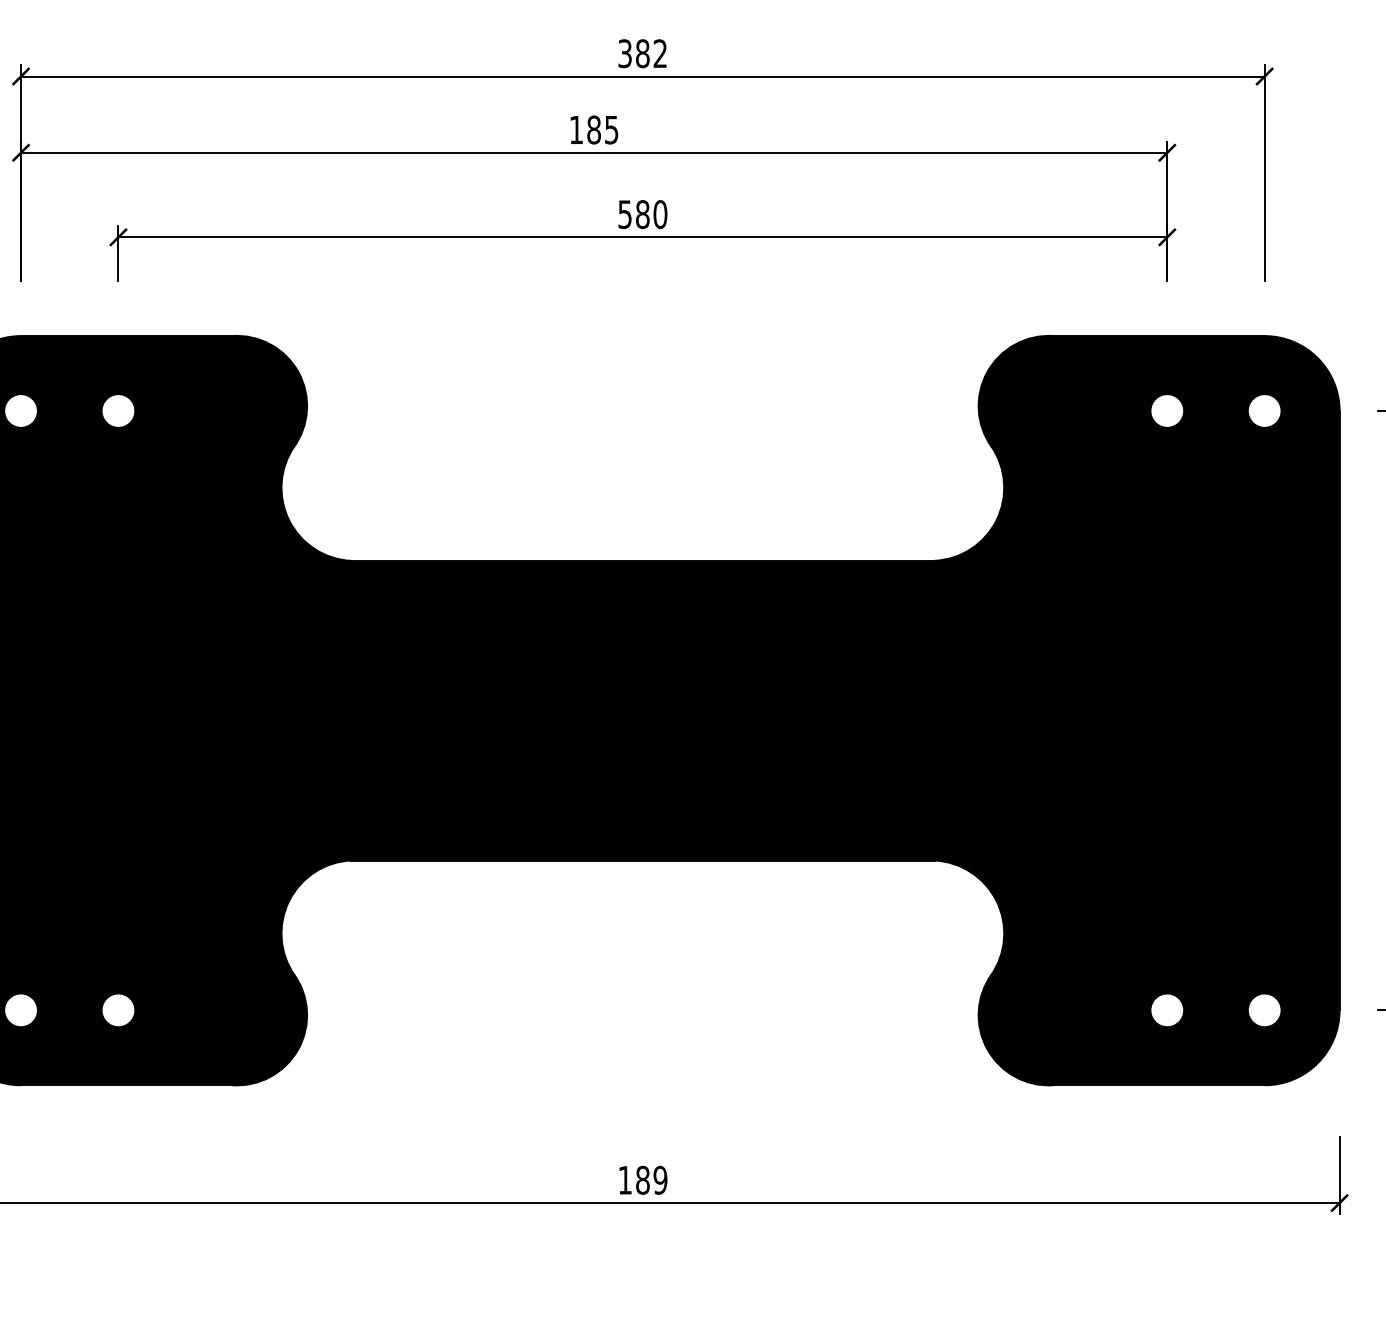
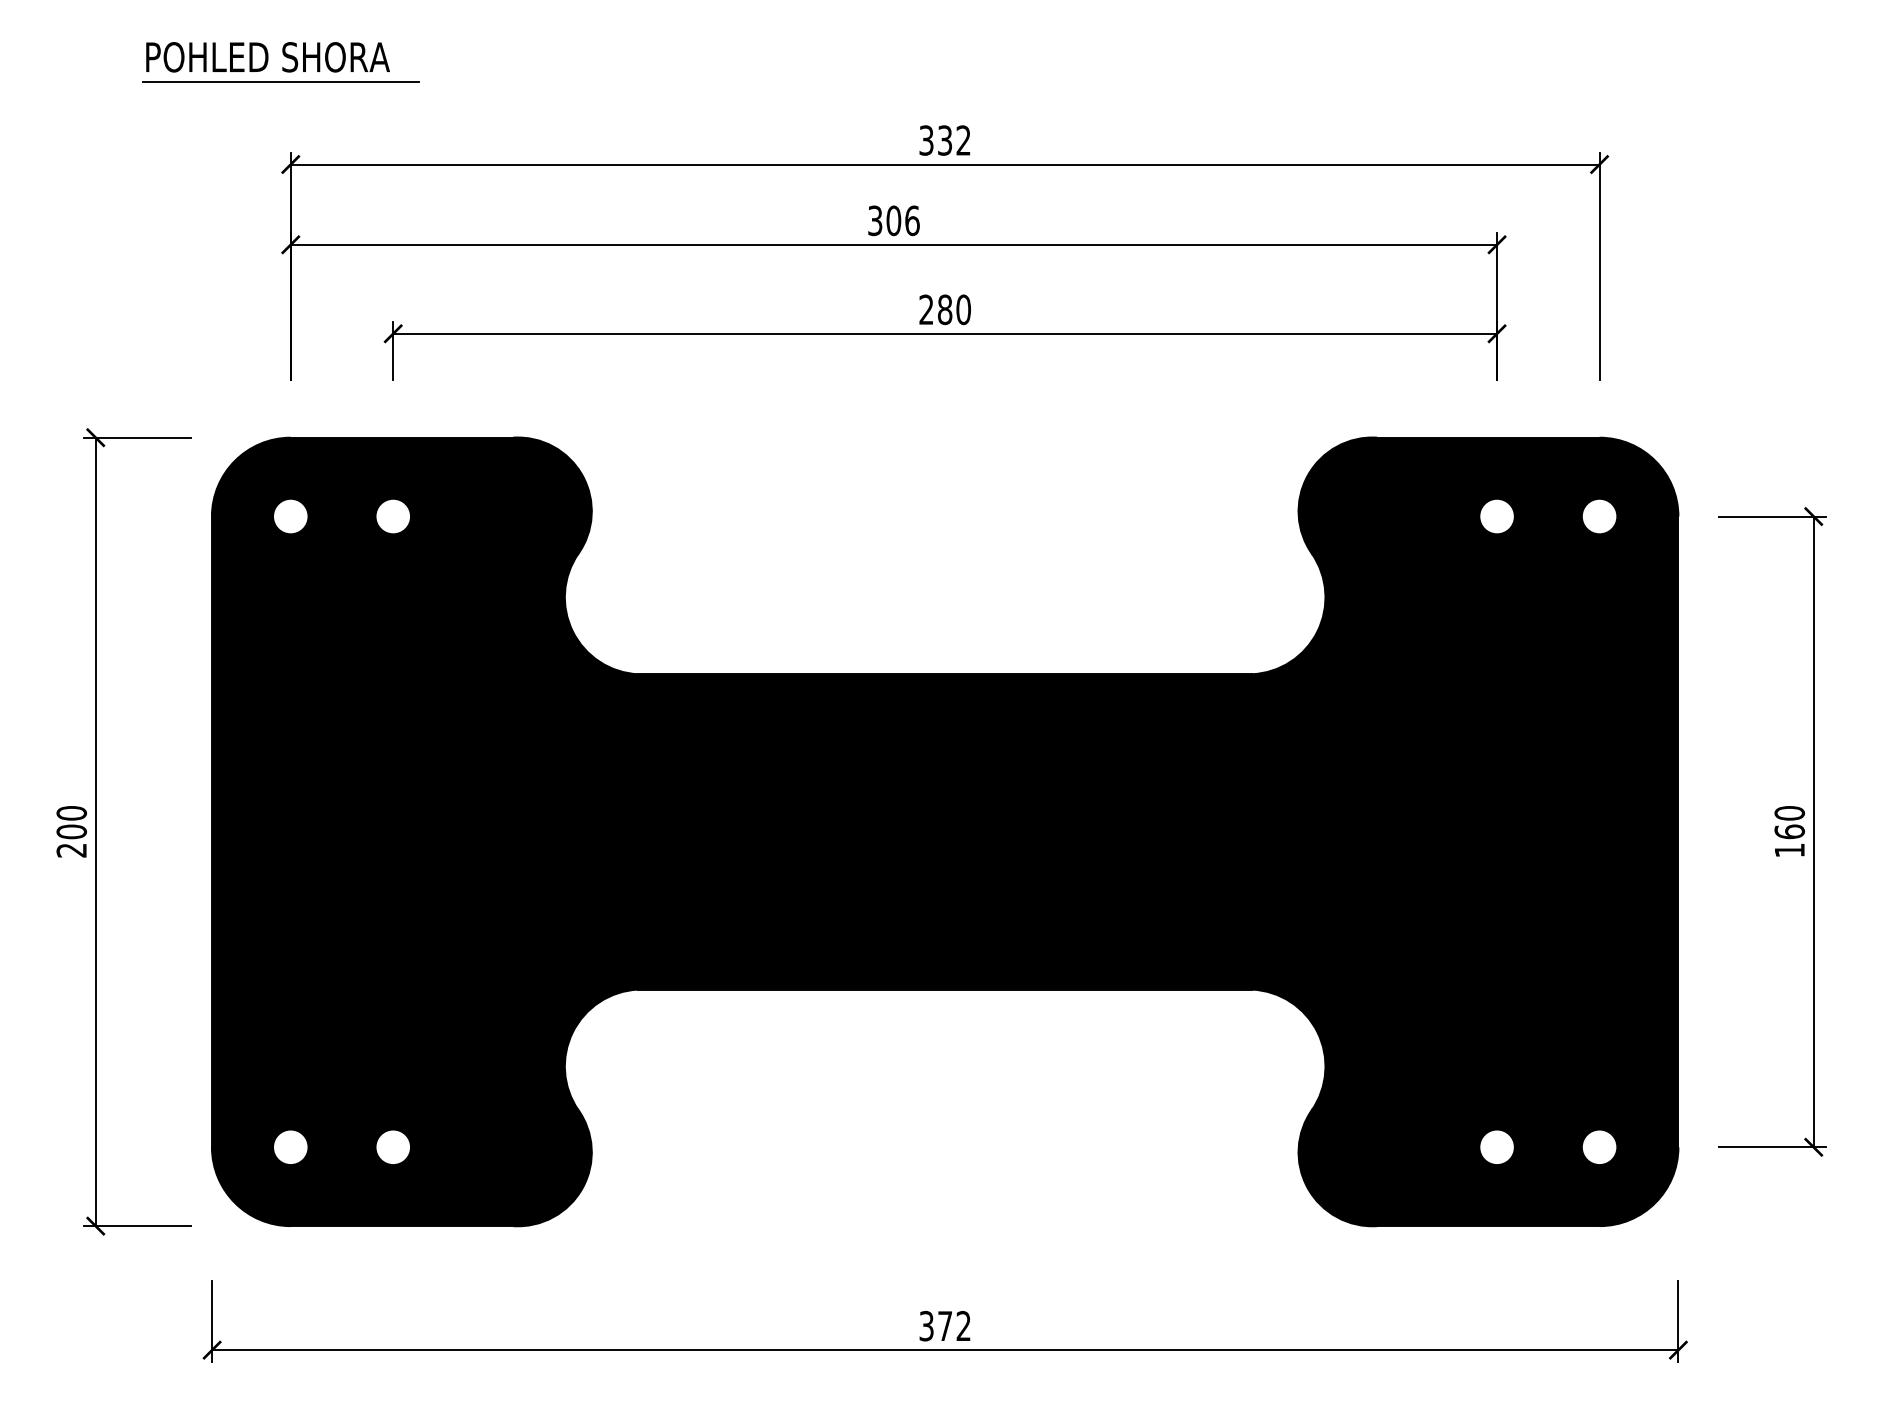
text: (642, 53) -> (944, 140), 382 -> 332
text: (593, 129) -> (893, 220), 185 -> 306
text: (625, 214) -> (926, 309), 580 -> 280
text: (642, 1179) -> (944, 1325), 189 -> 372

